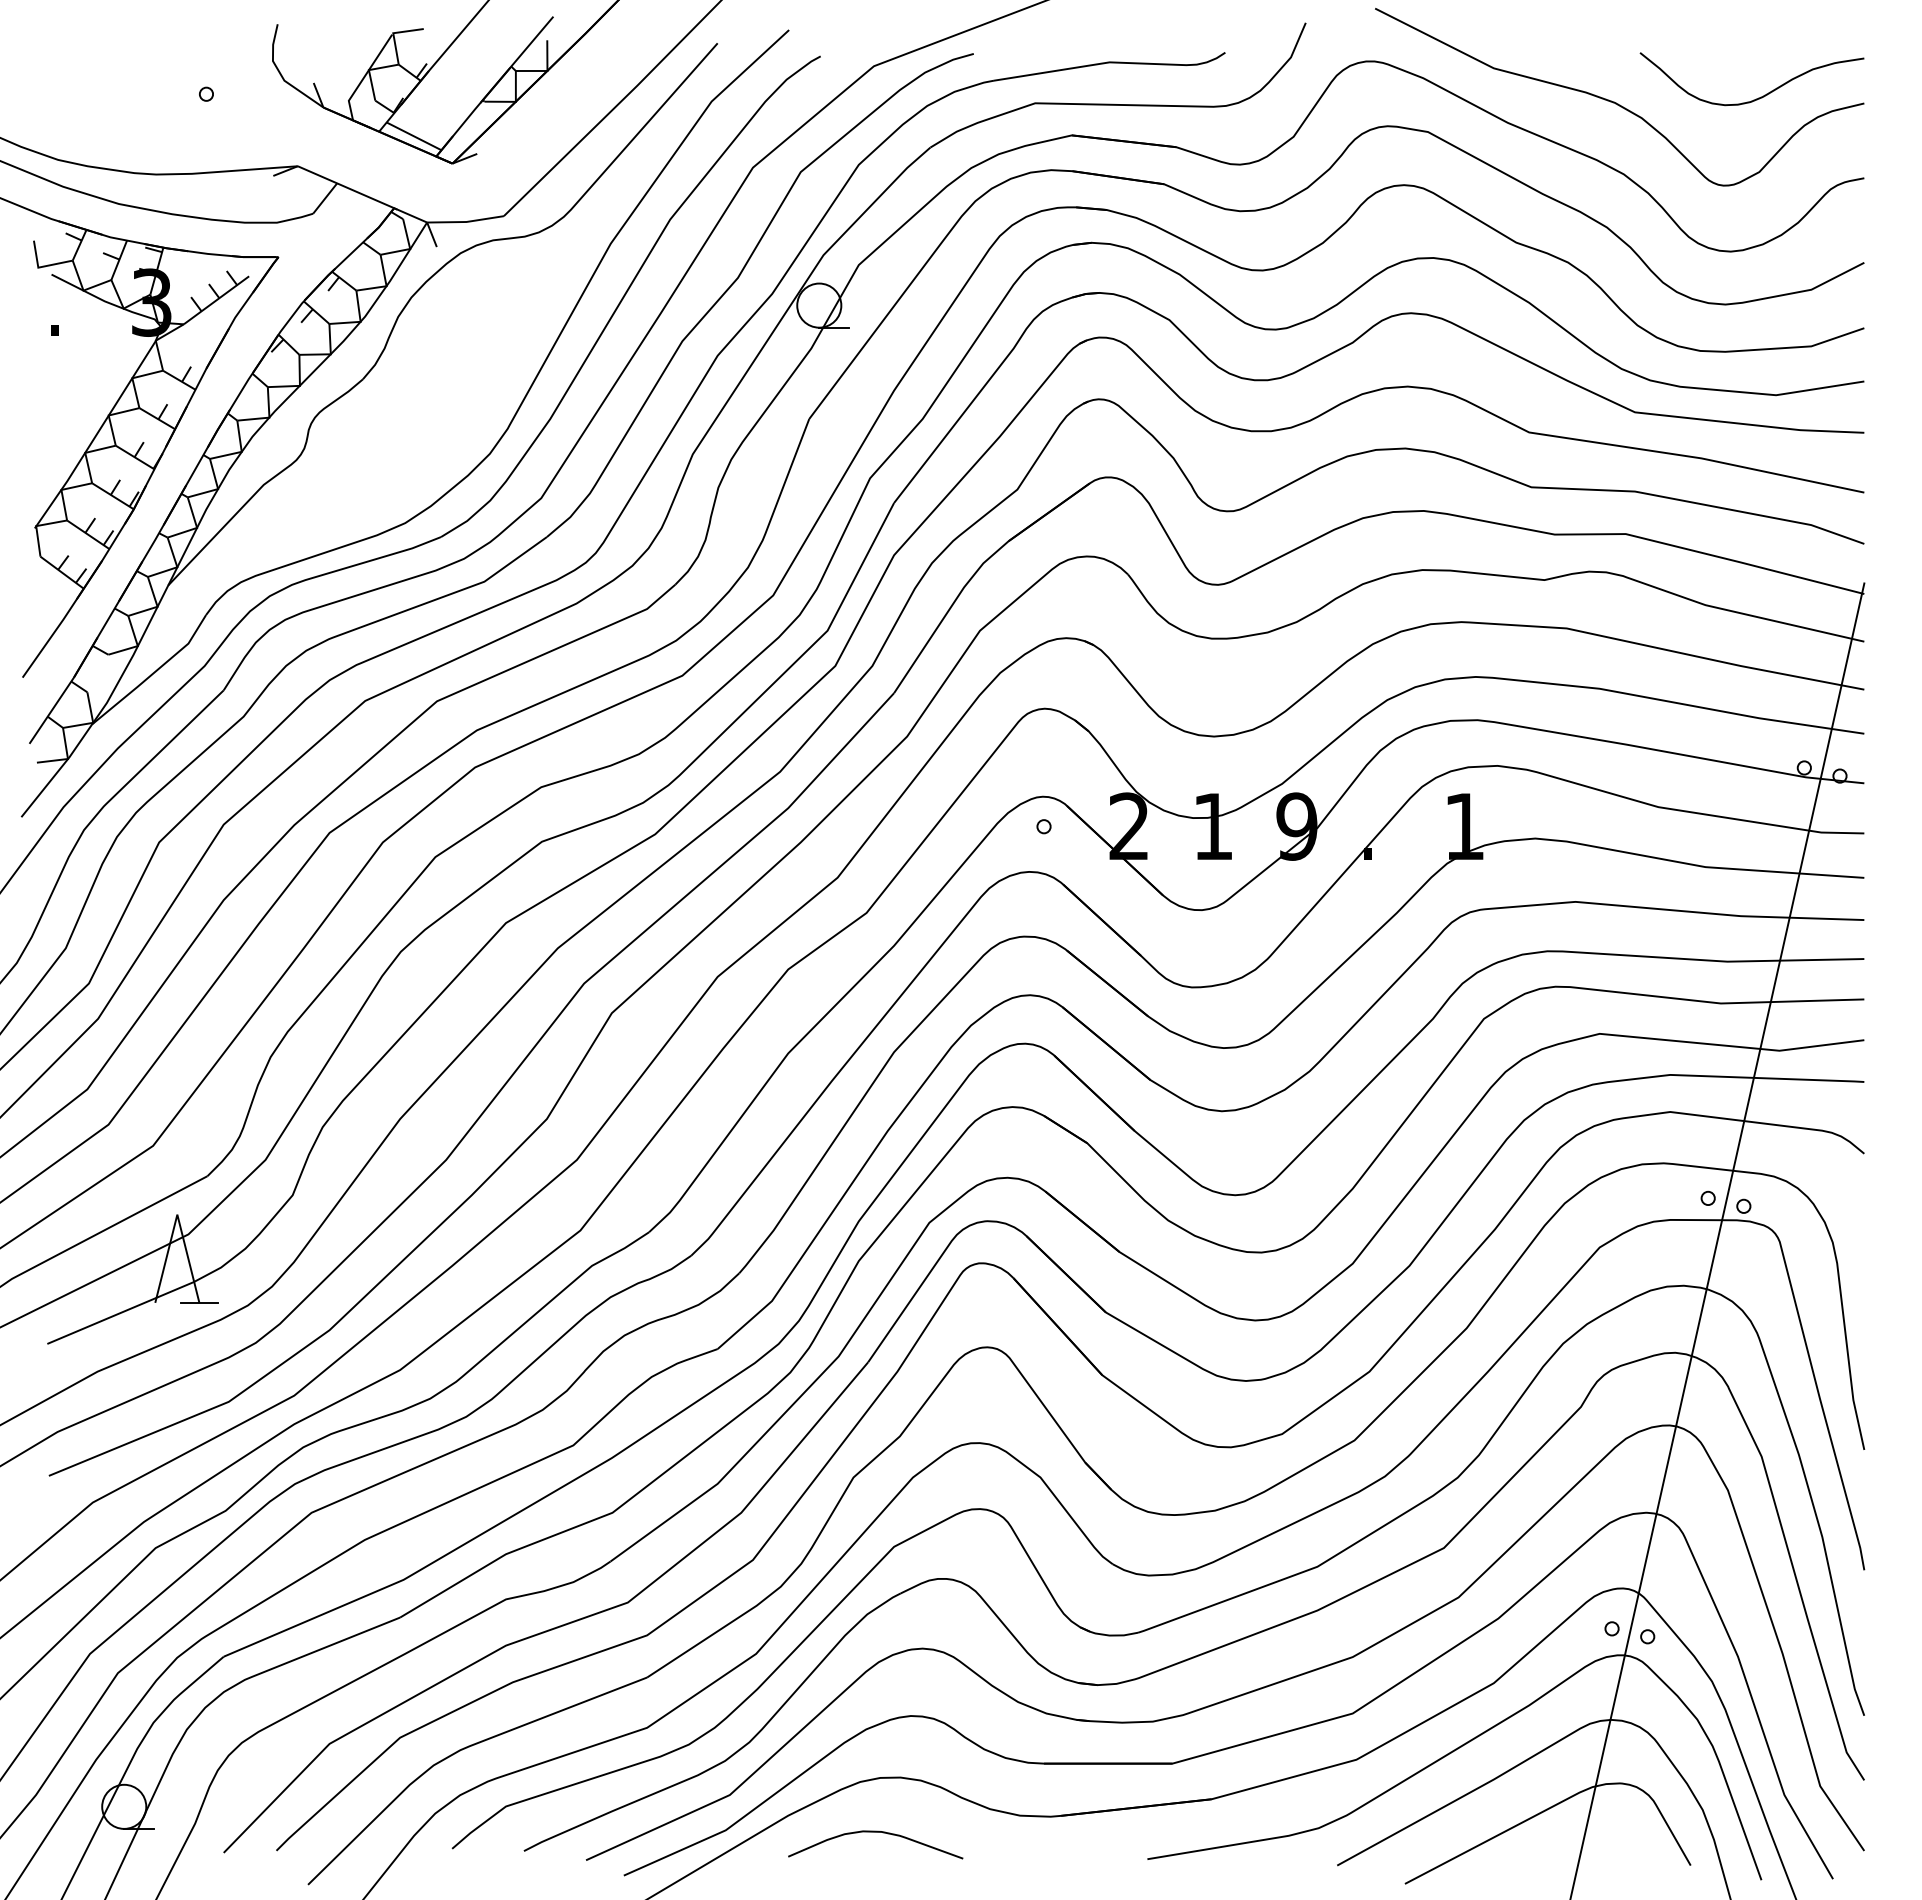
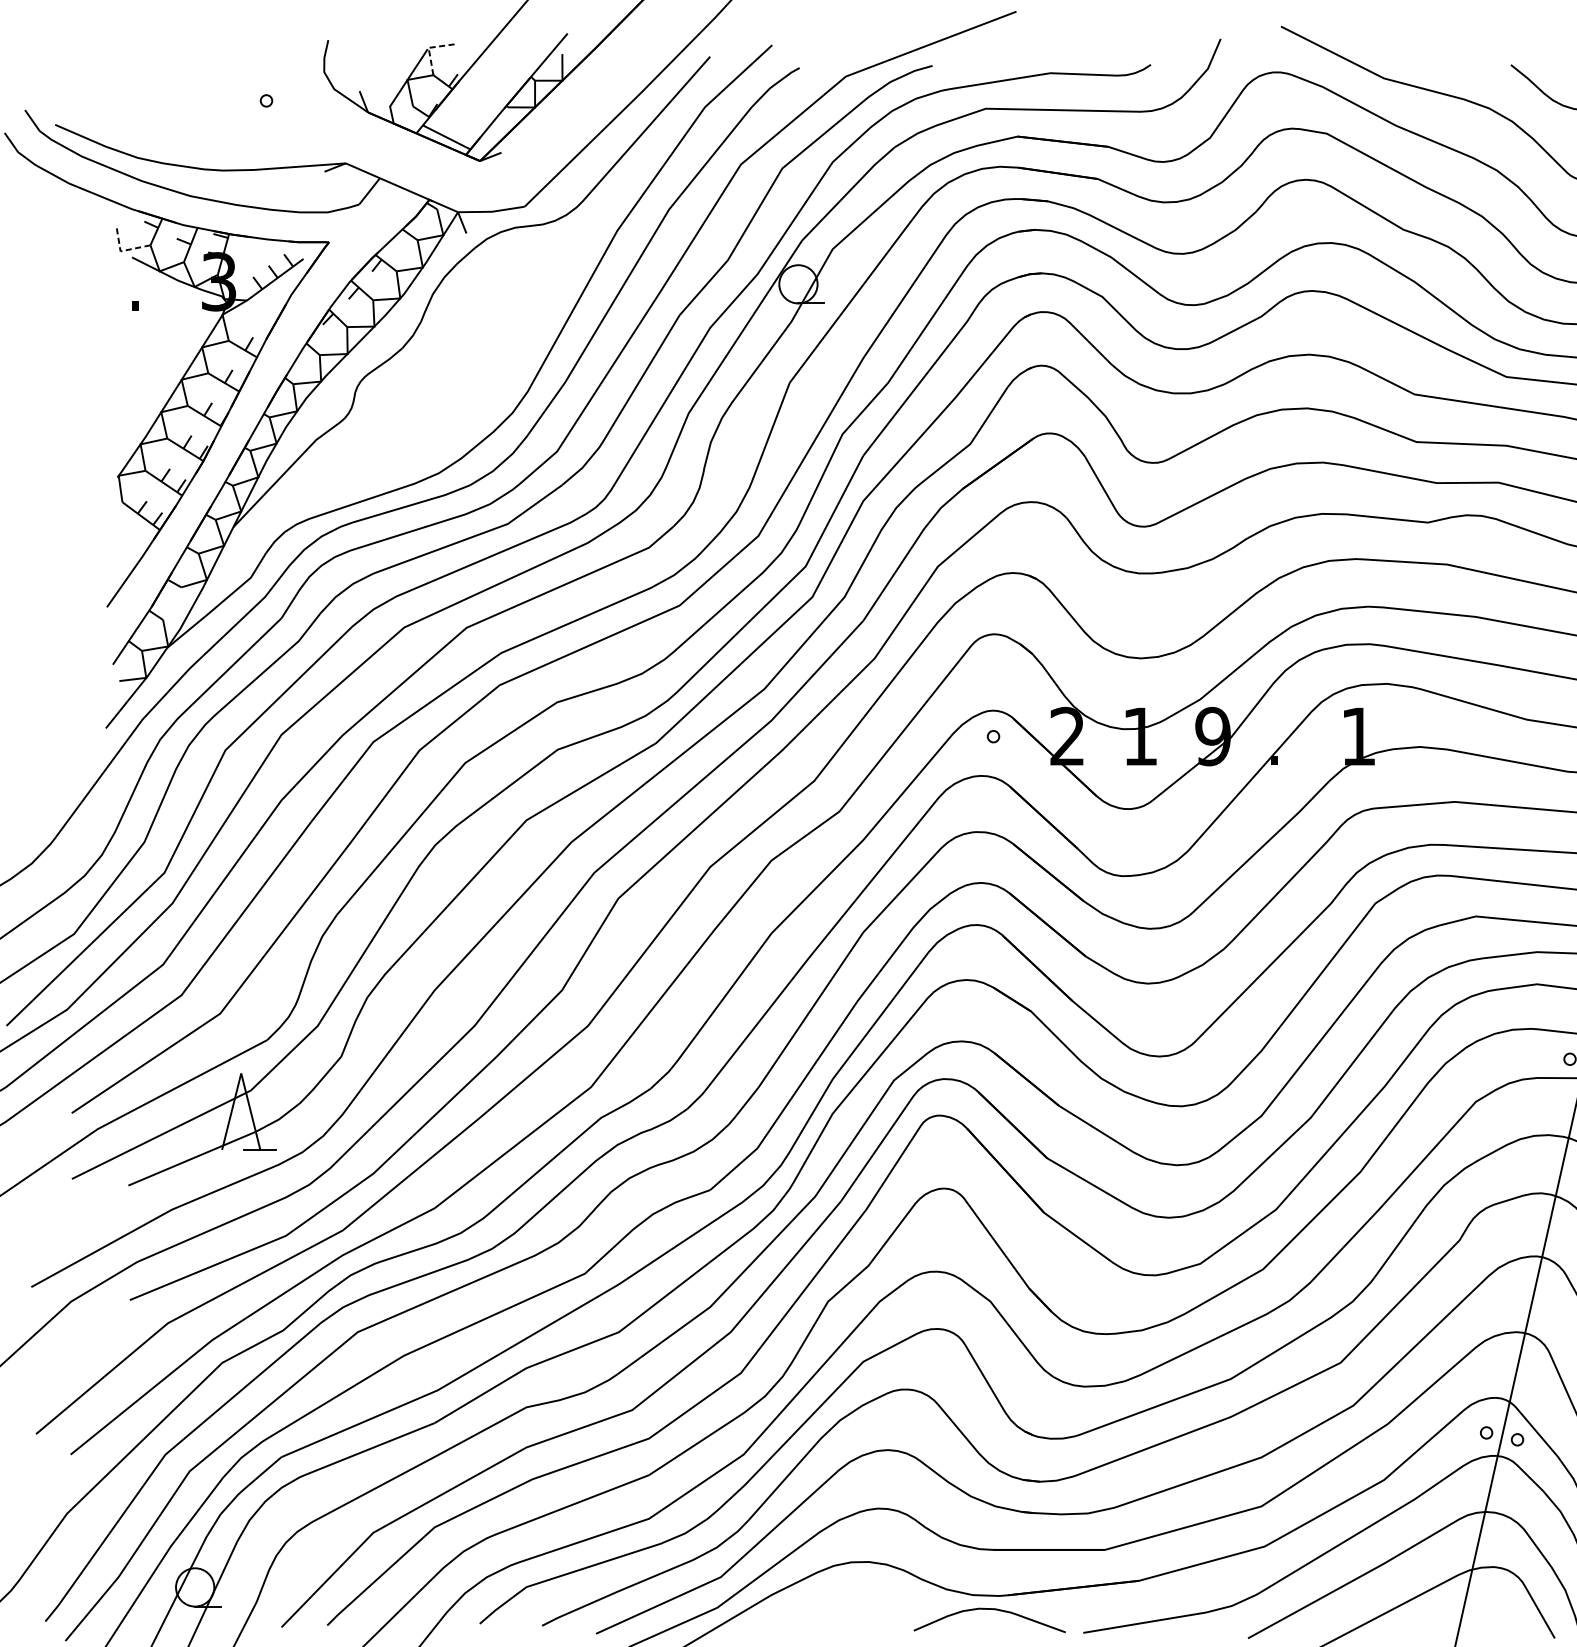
line: (393, 33) -> (428, 48), solid -> dashed
line: (41, 267) -> (123, 251), solid -> dashed
curve: (875, 1832) -> (989, 1609), moved

